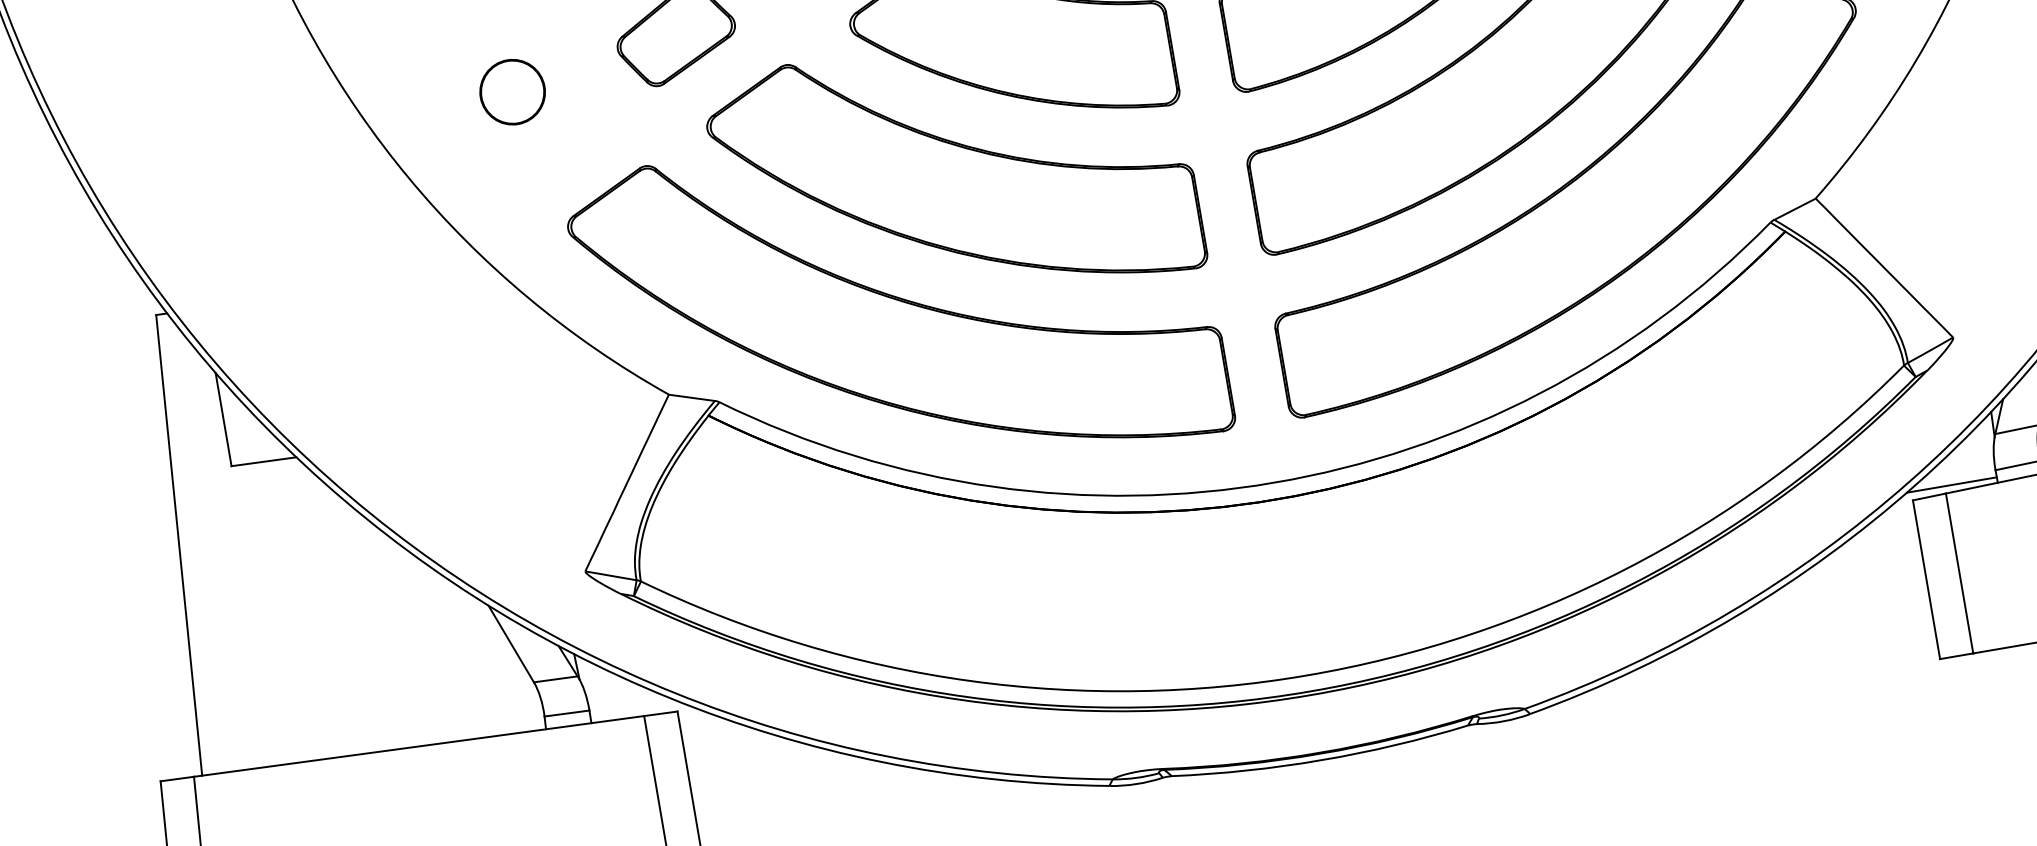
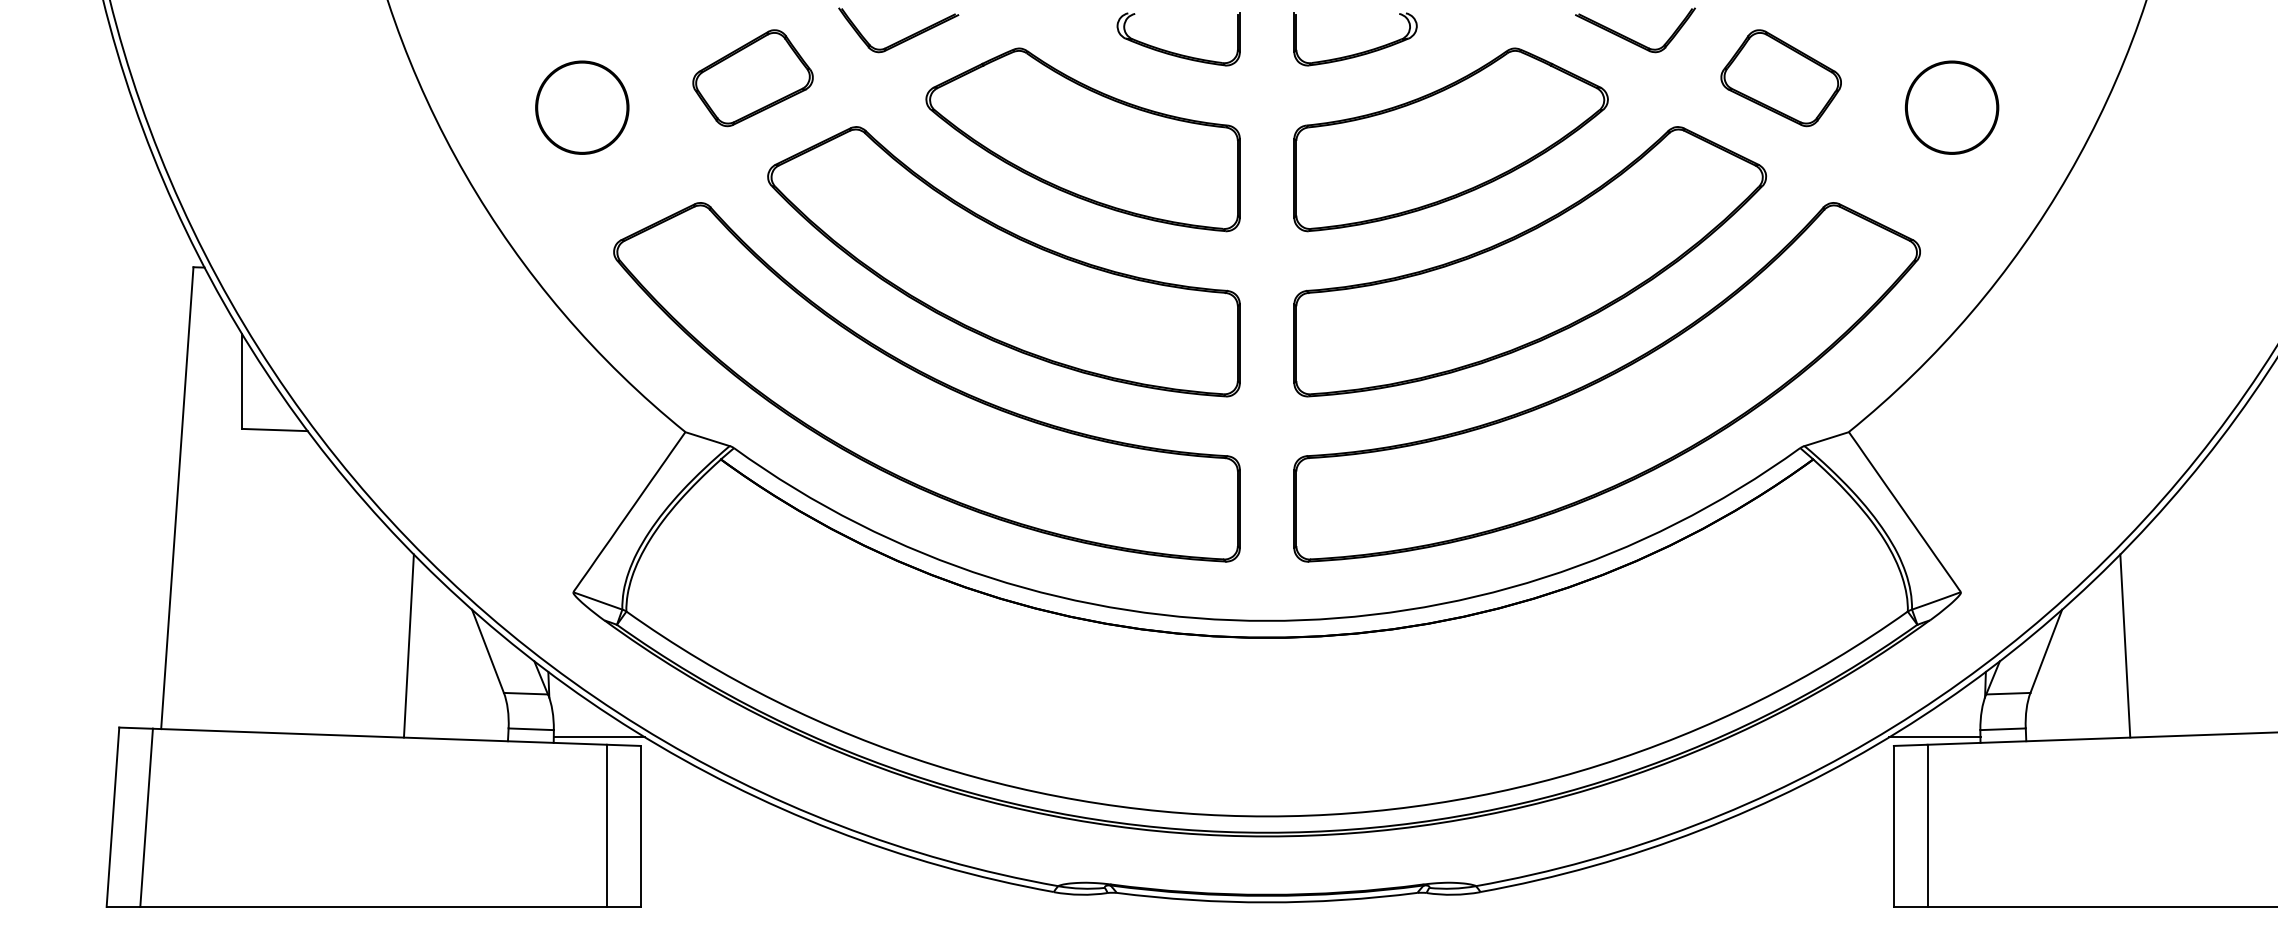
circle: (512, 92) -> (582, 107), size x1.43
line: (431, 651) -> (408, 645), added
line: (635, 710) -> (599, 737), added

